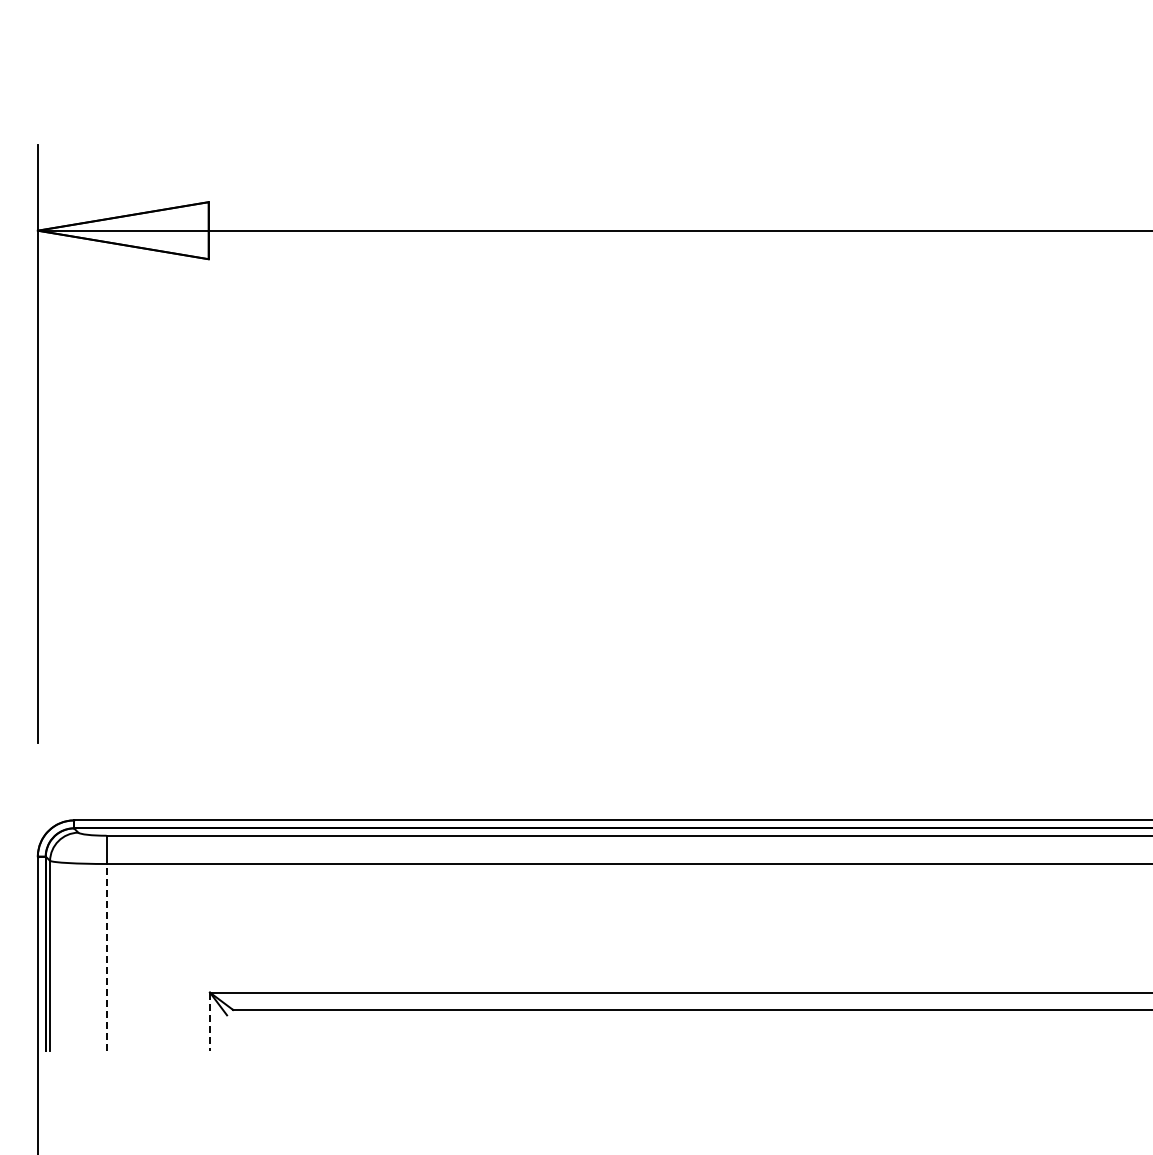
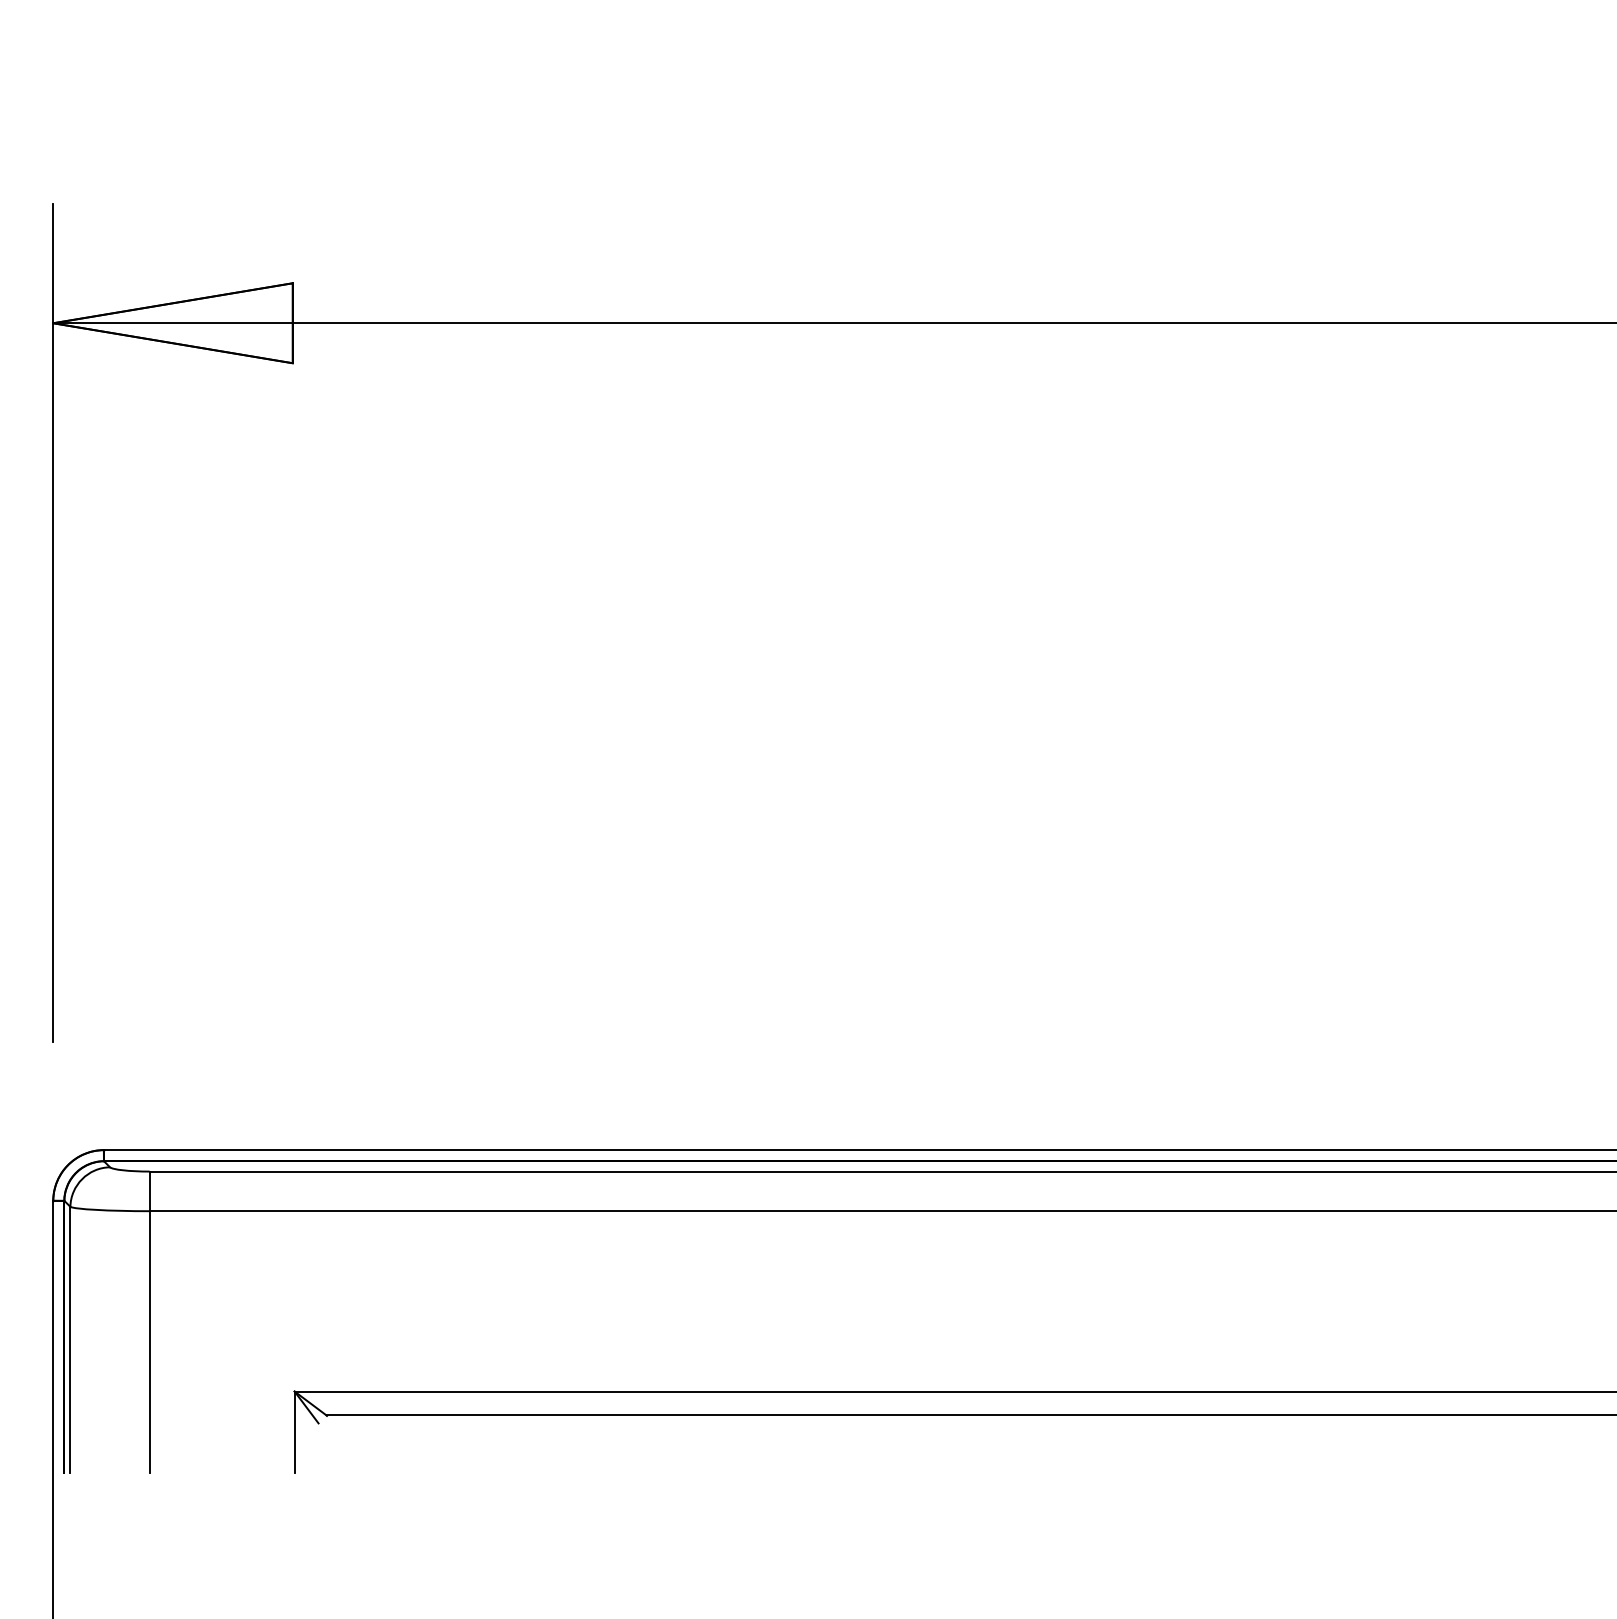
line: (106, 956) -> (149, 1340), dashed -> solid
line: (210, 1021) -> (295, 1432), dashed -> solid

